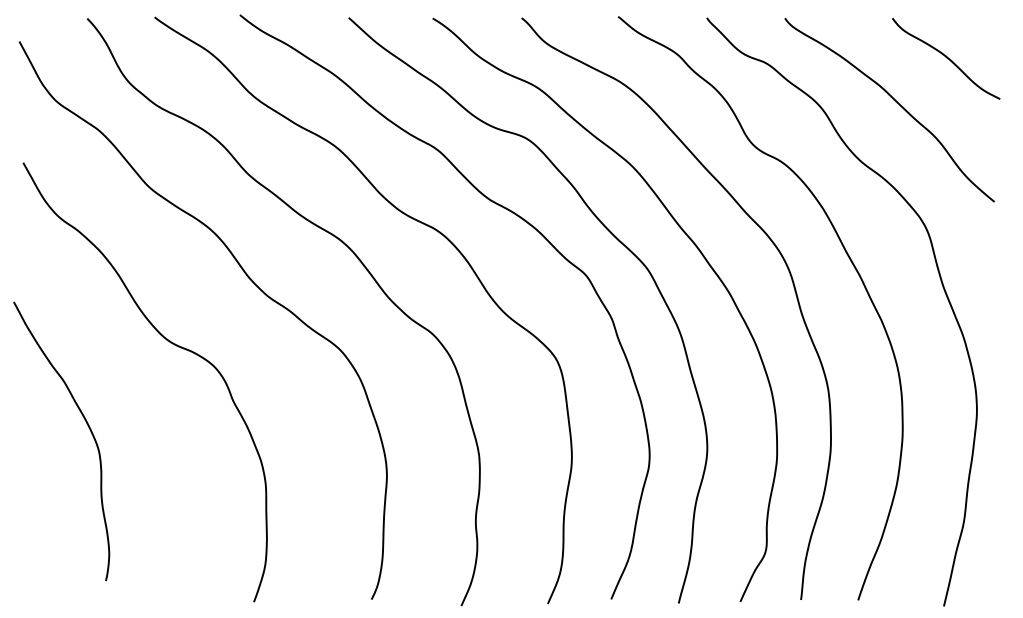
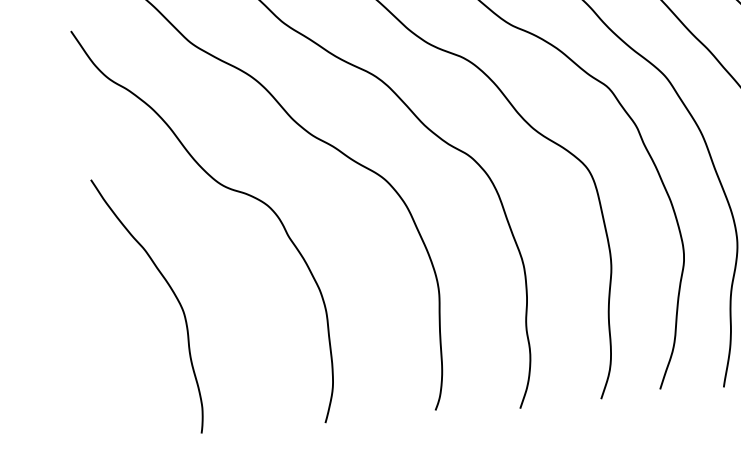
curve: (89, 430) -> (173, 293), moved

